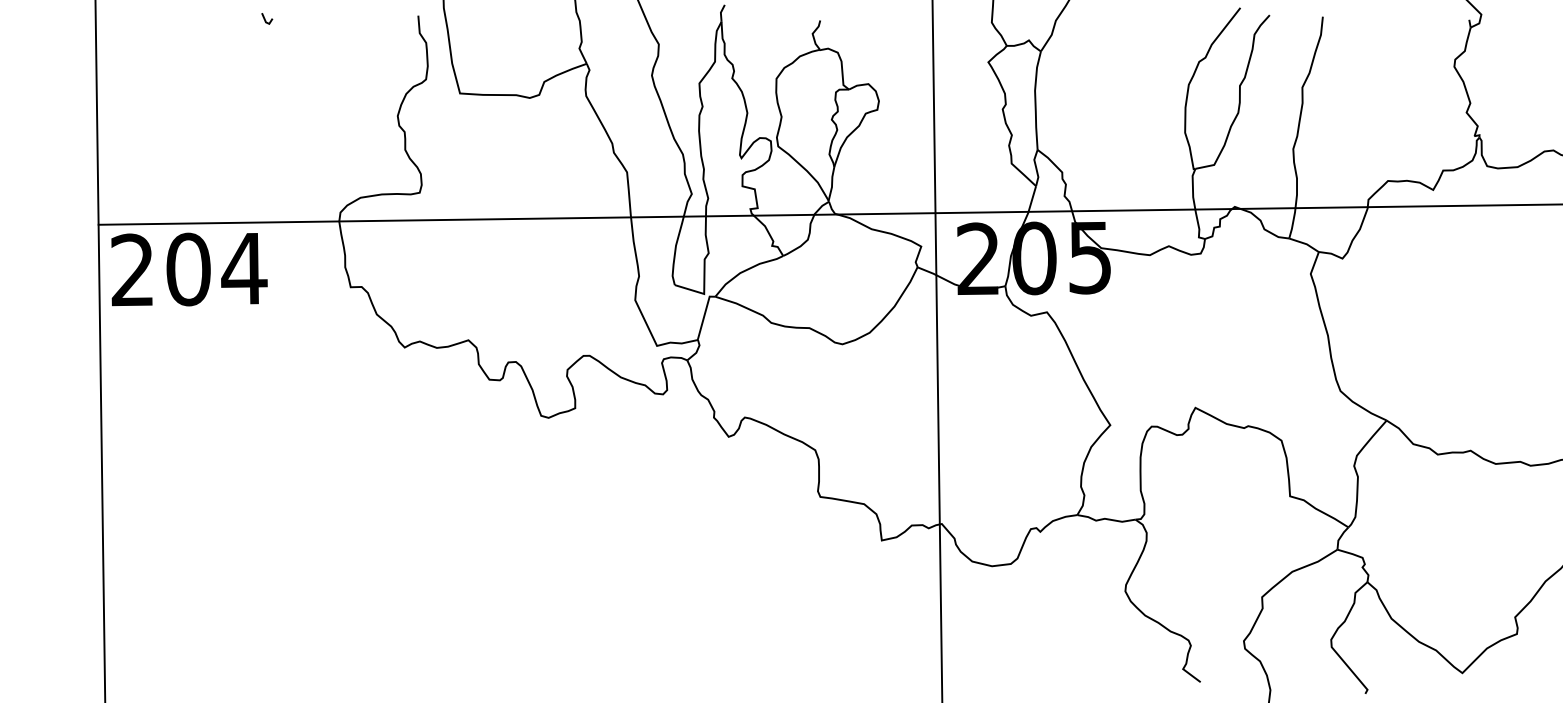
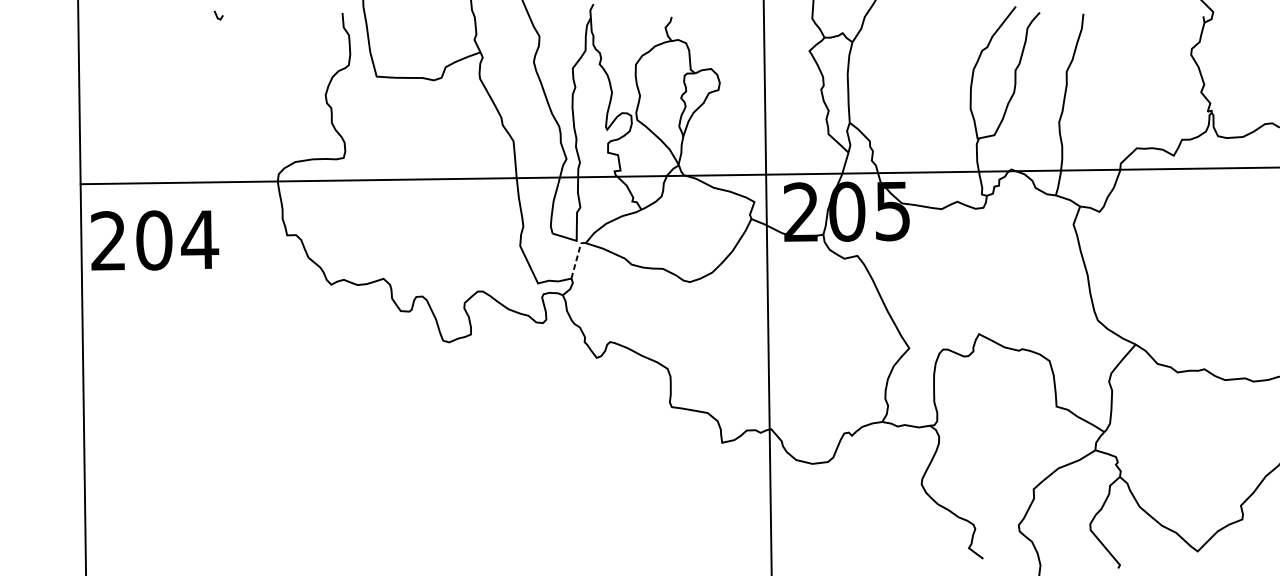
text: (189, 269) -> (155, 240), moved
line: (704, 315) -> (576, 258), solid -> dashed

